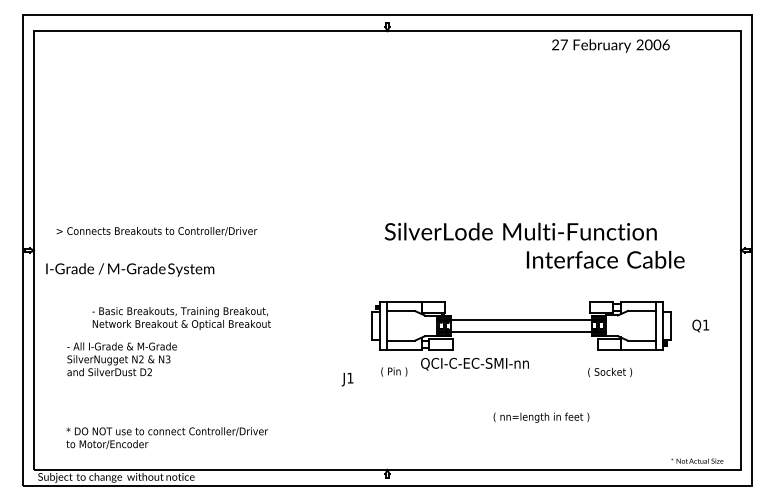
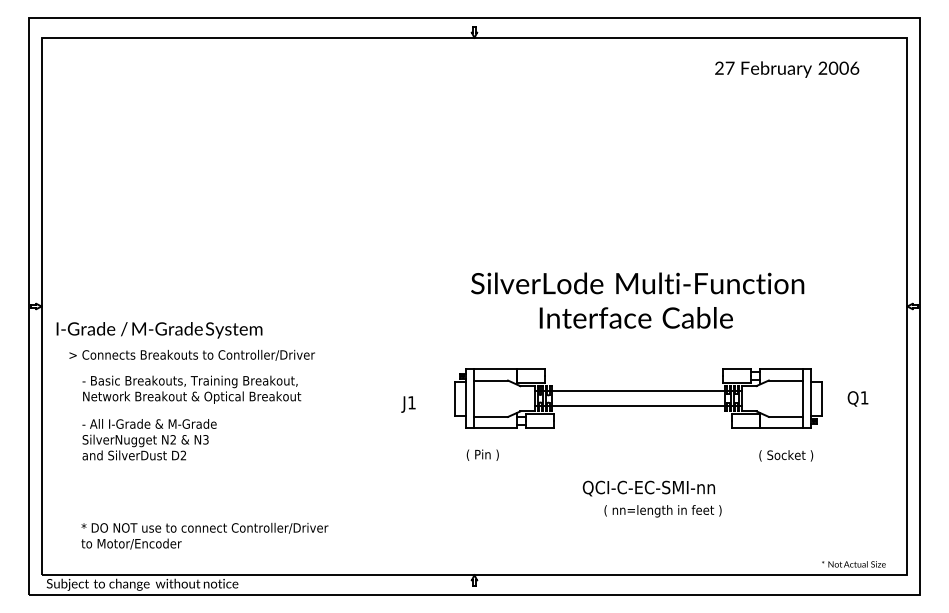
text: (610, 45) -> (786, 68), moved
text: (156, 231) -> (191, 355), moved
text: (605, 259) -> (636, 317), moved
text: (181, 318) -> (191, 389), moved
text: (474, 363) -> (648, 487), moved
text: (610, 372) -> (786, 455), moved
text: (347, 379) -> (408, 404), moved

